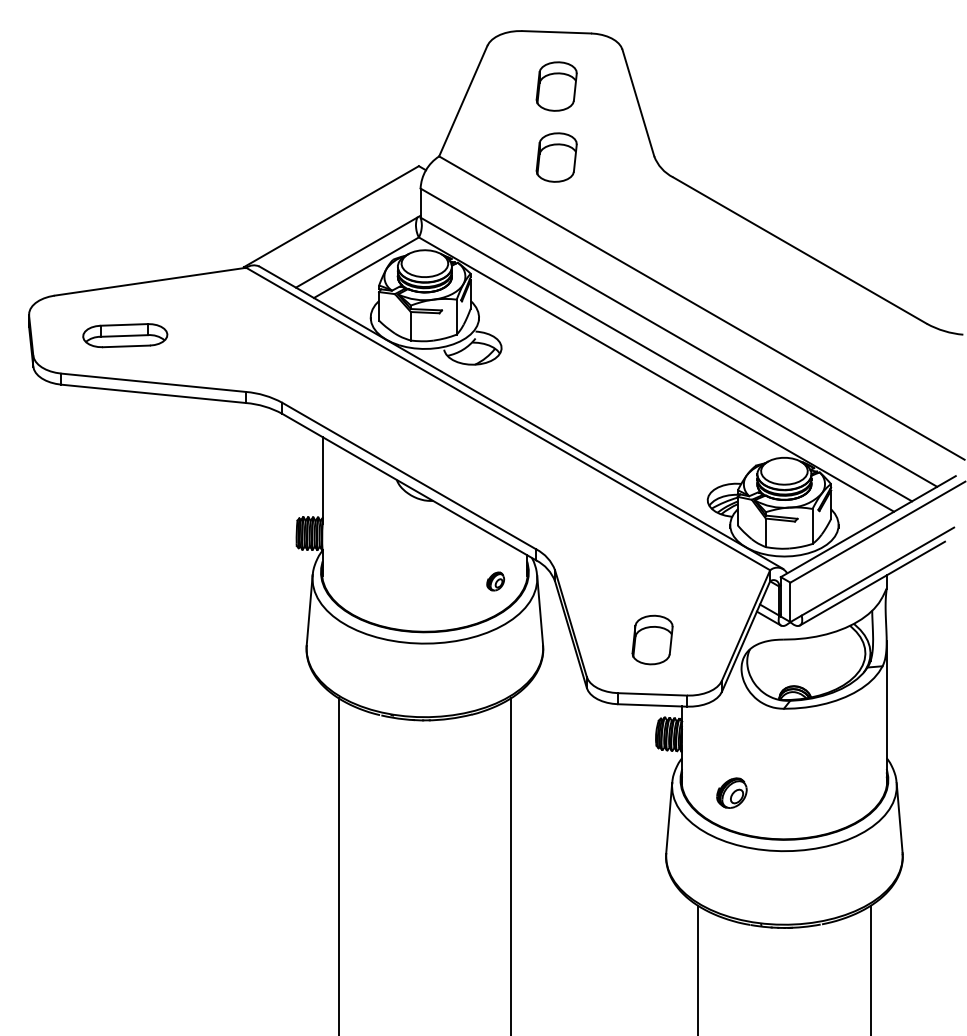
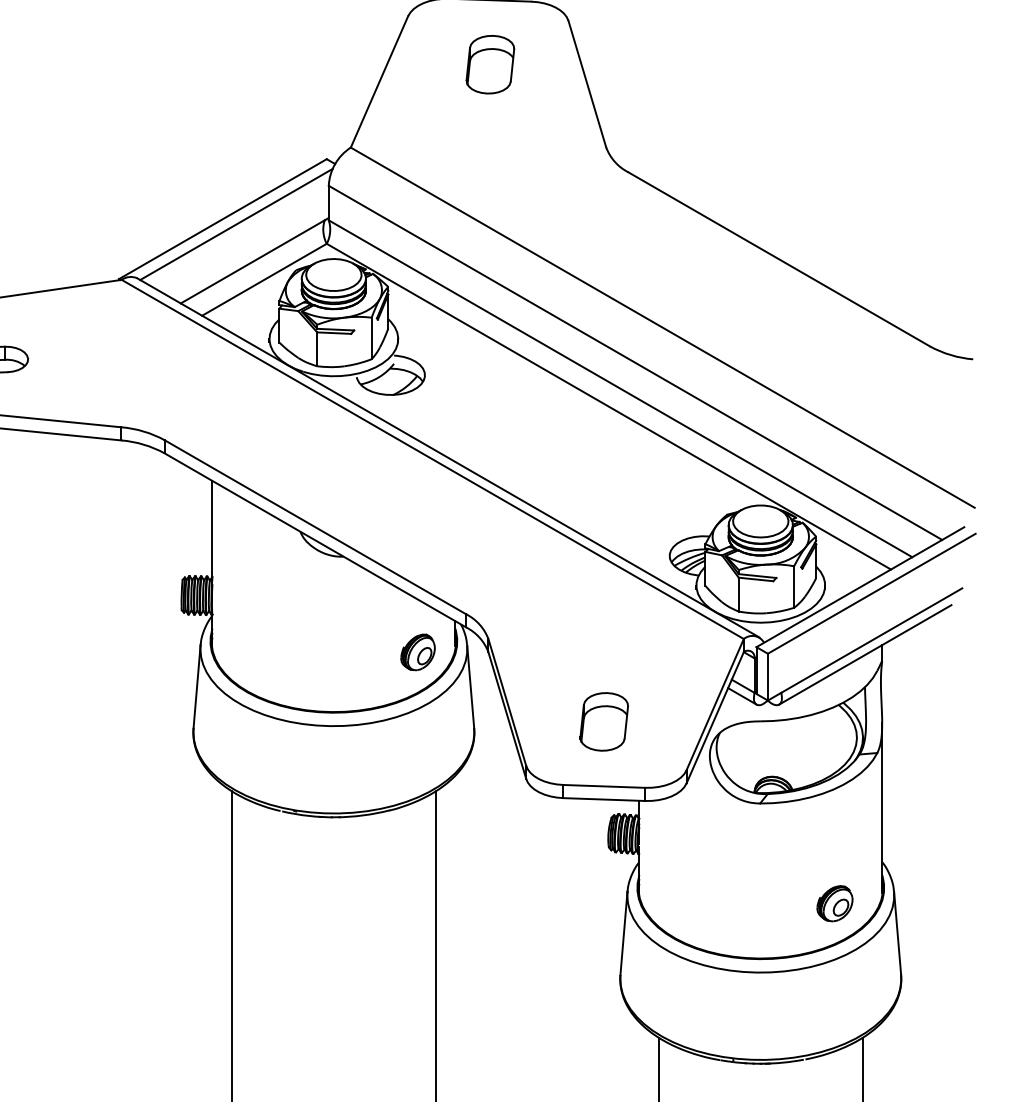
part: (556, 157) -> (490, 148), removed
line: (342, 220) -> (236, 223), added
part: (495, 581) -> (417, 652), size x1.67
part: (731, 792) -> (834, 902), moved

